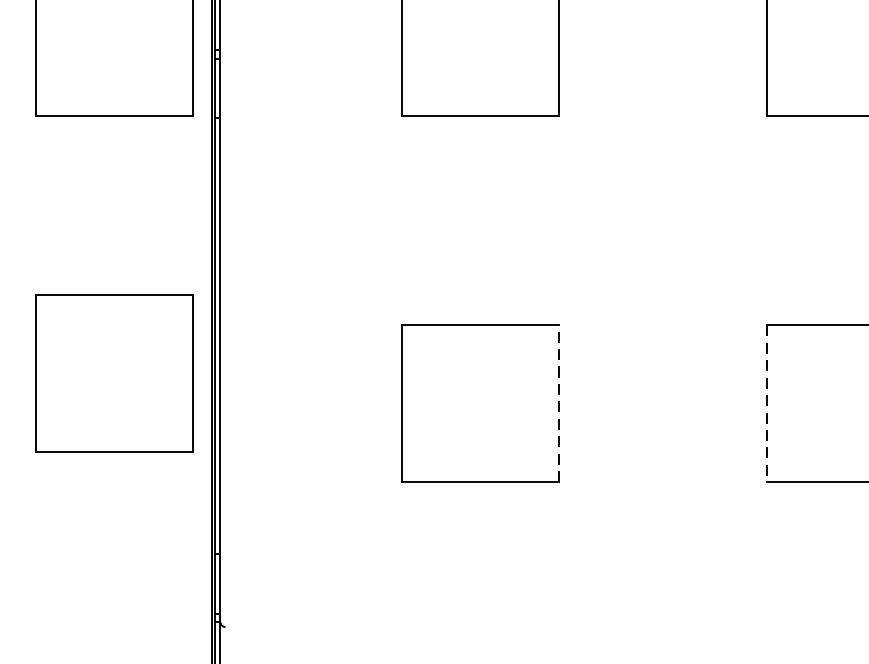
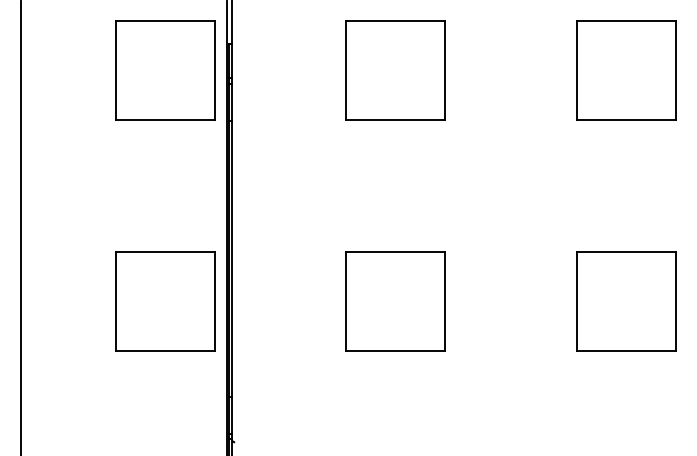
part: (115, 373) -> (165, 301), moved
line: (558, 402) -> (445, 300), dashed -> solid
line: (767, 403) -> (577, 301), dashed -> solid

